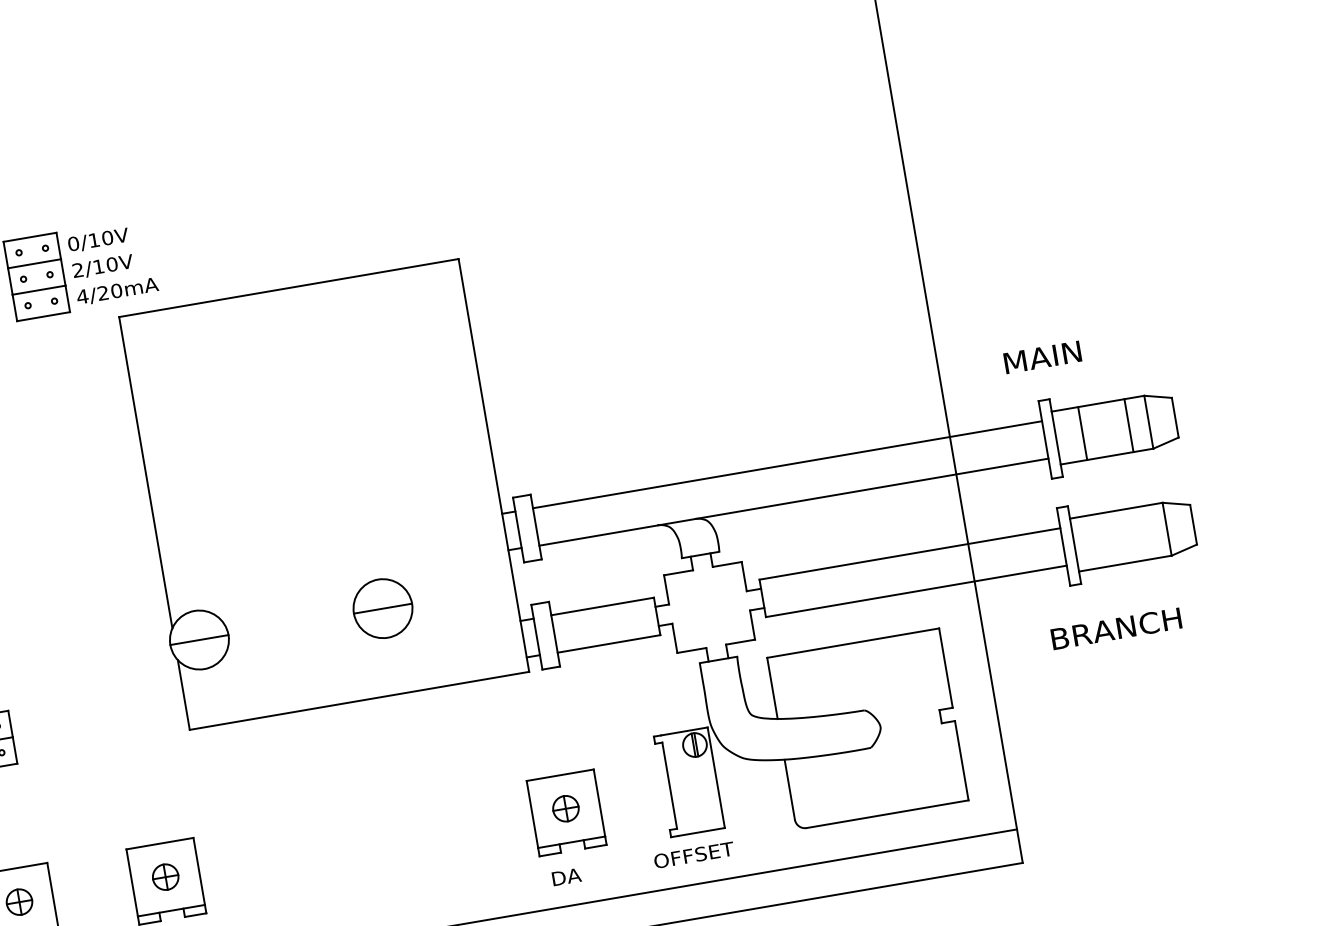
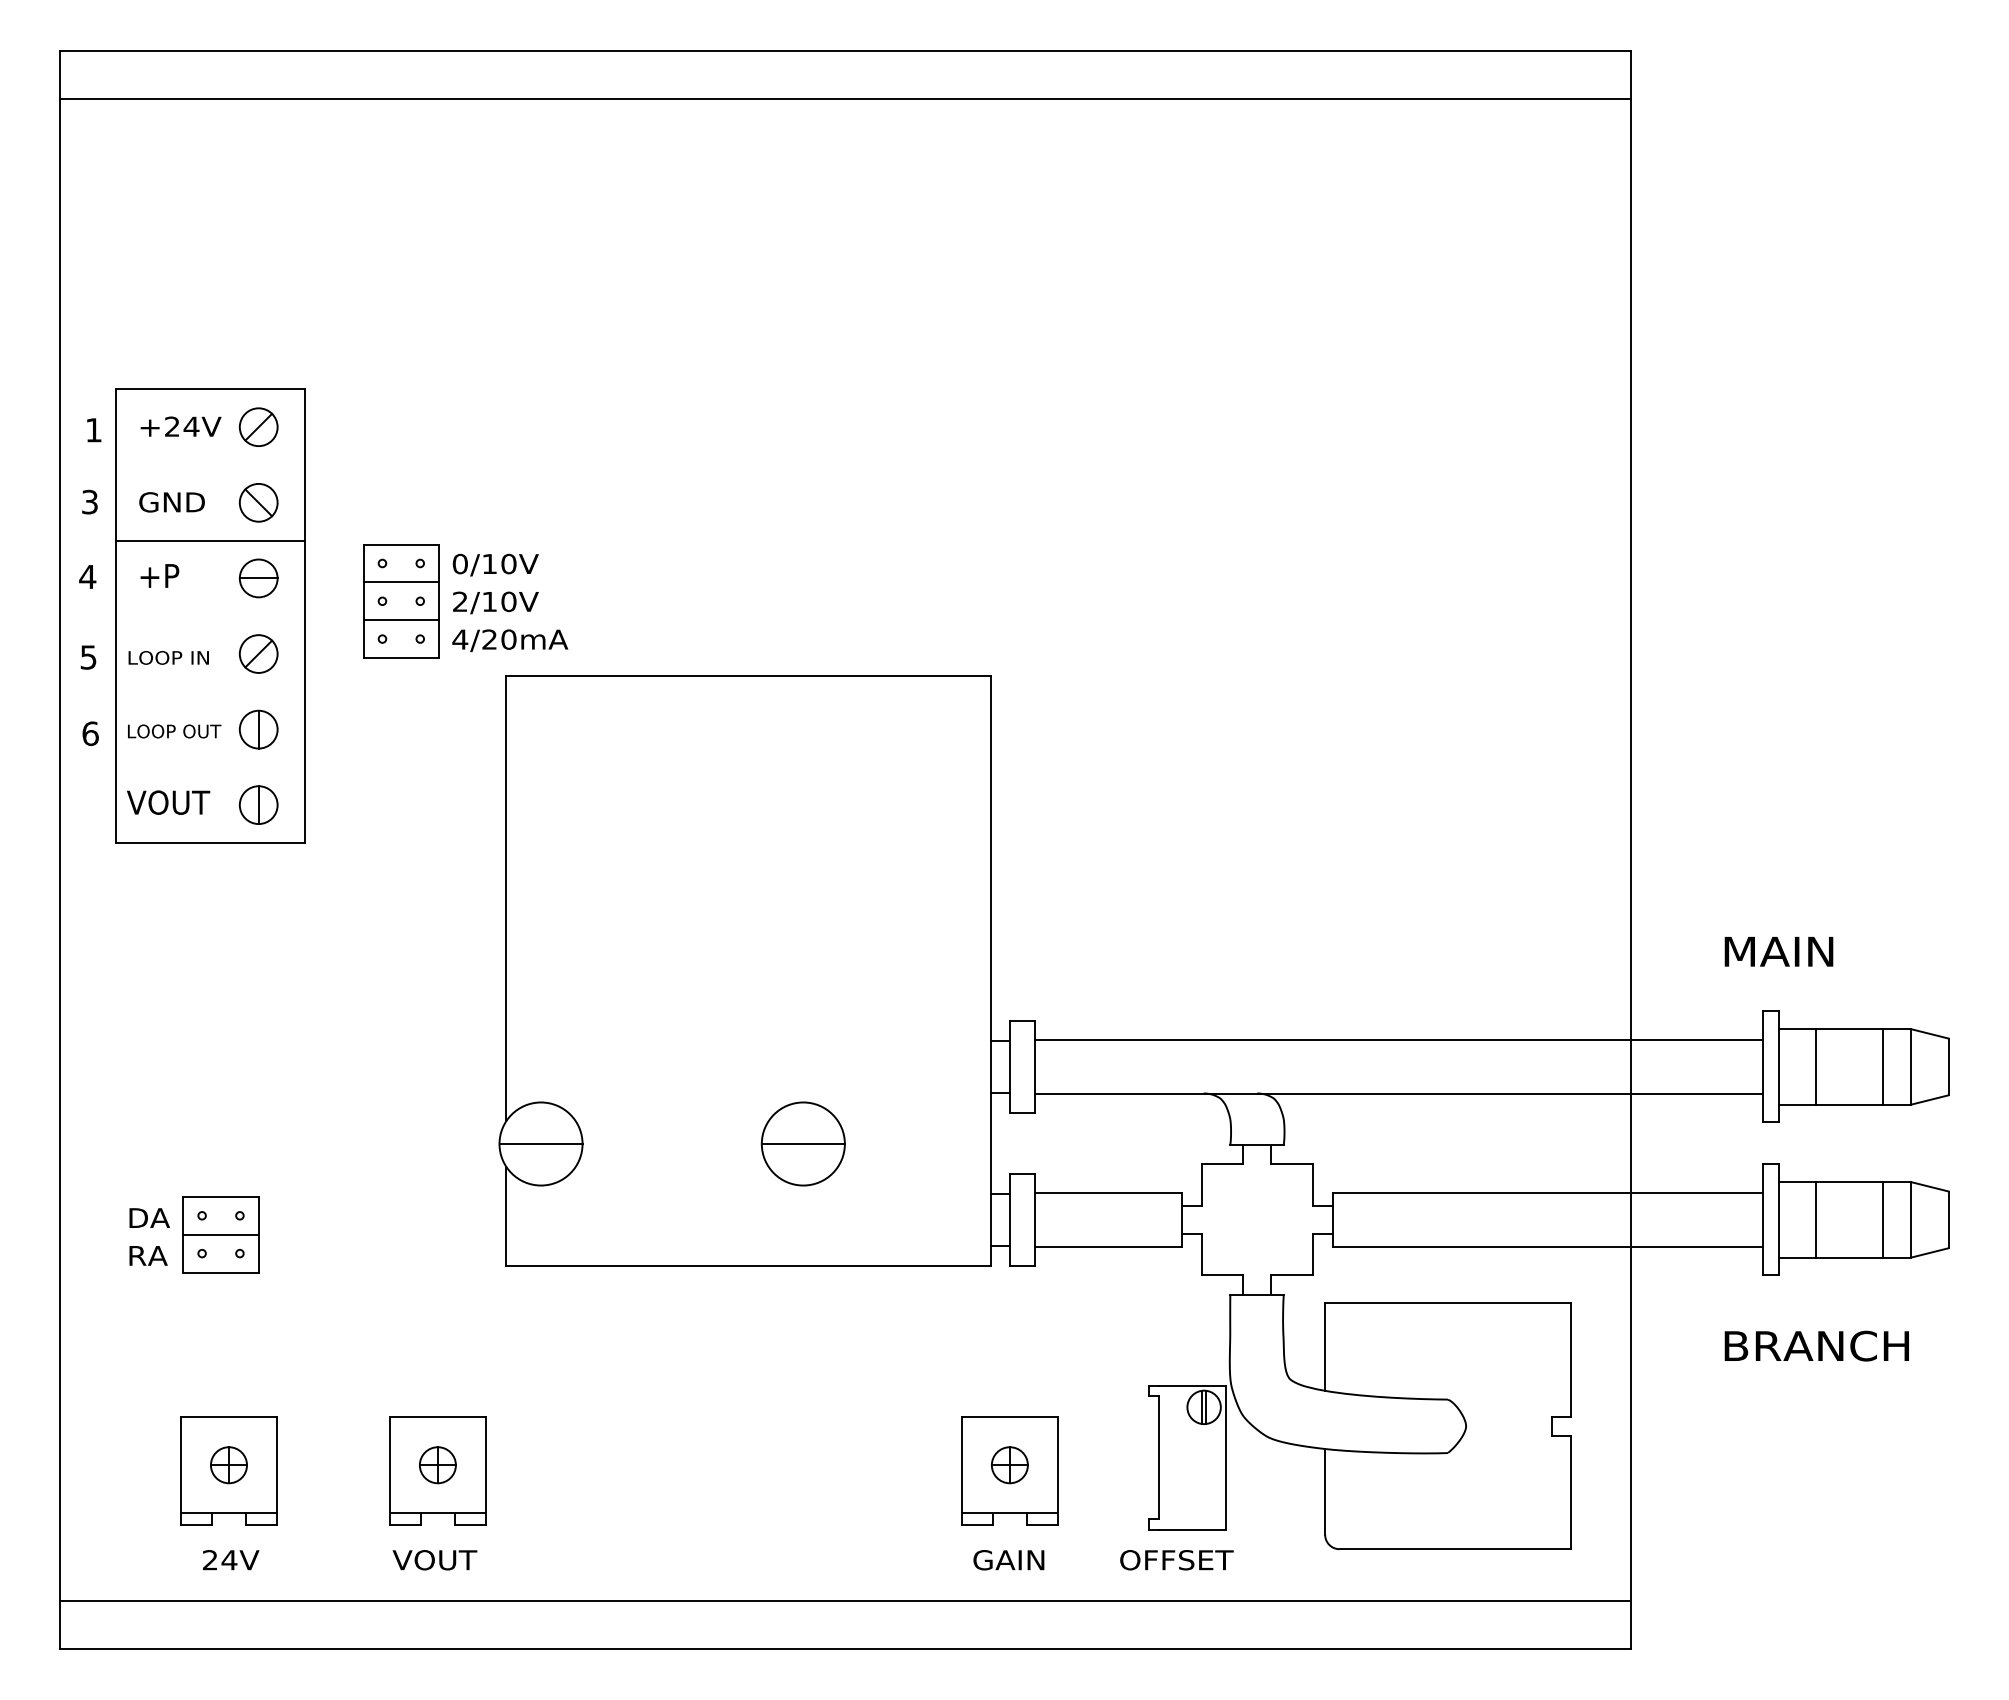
line: (1147, 532) -> (1882, 1219), added
line: (1101, 540) -> (1816, 1219), added
text: (576, 875) -> (1008, 1560), DA -> GAIN

